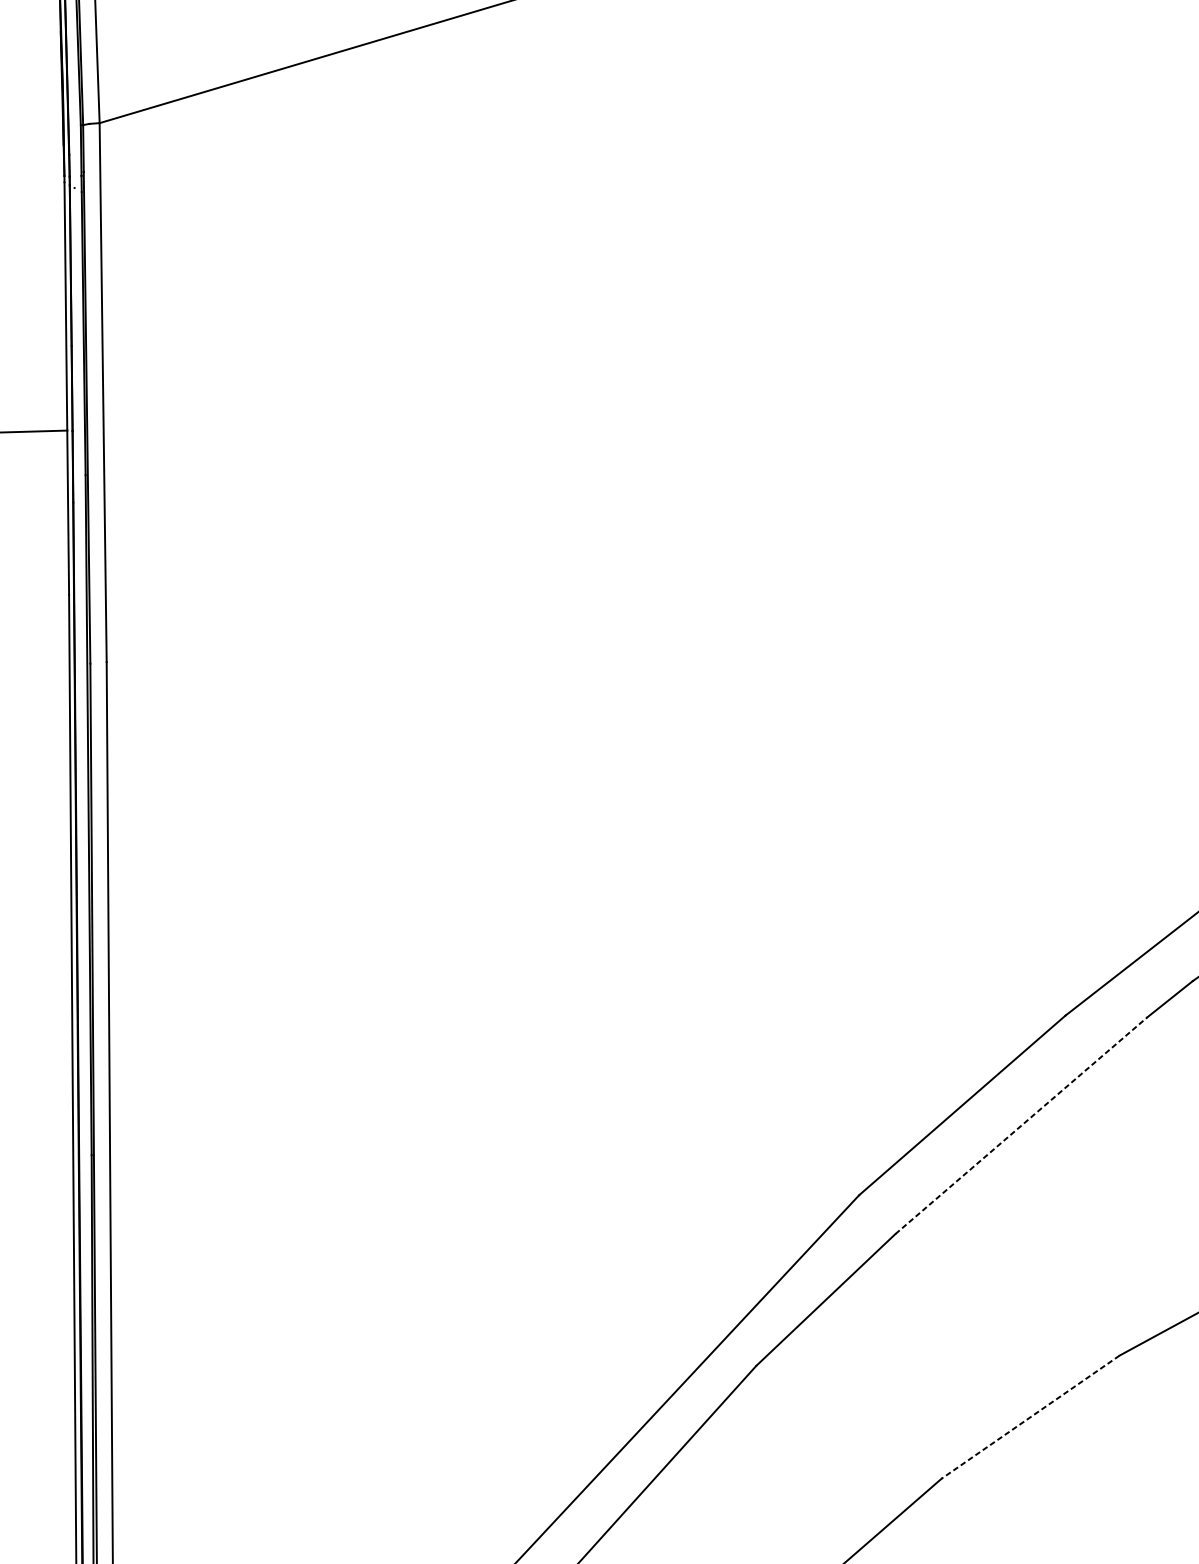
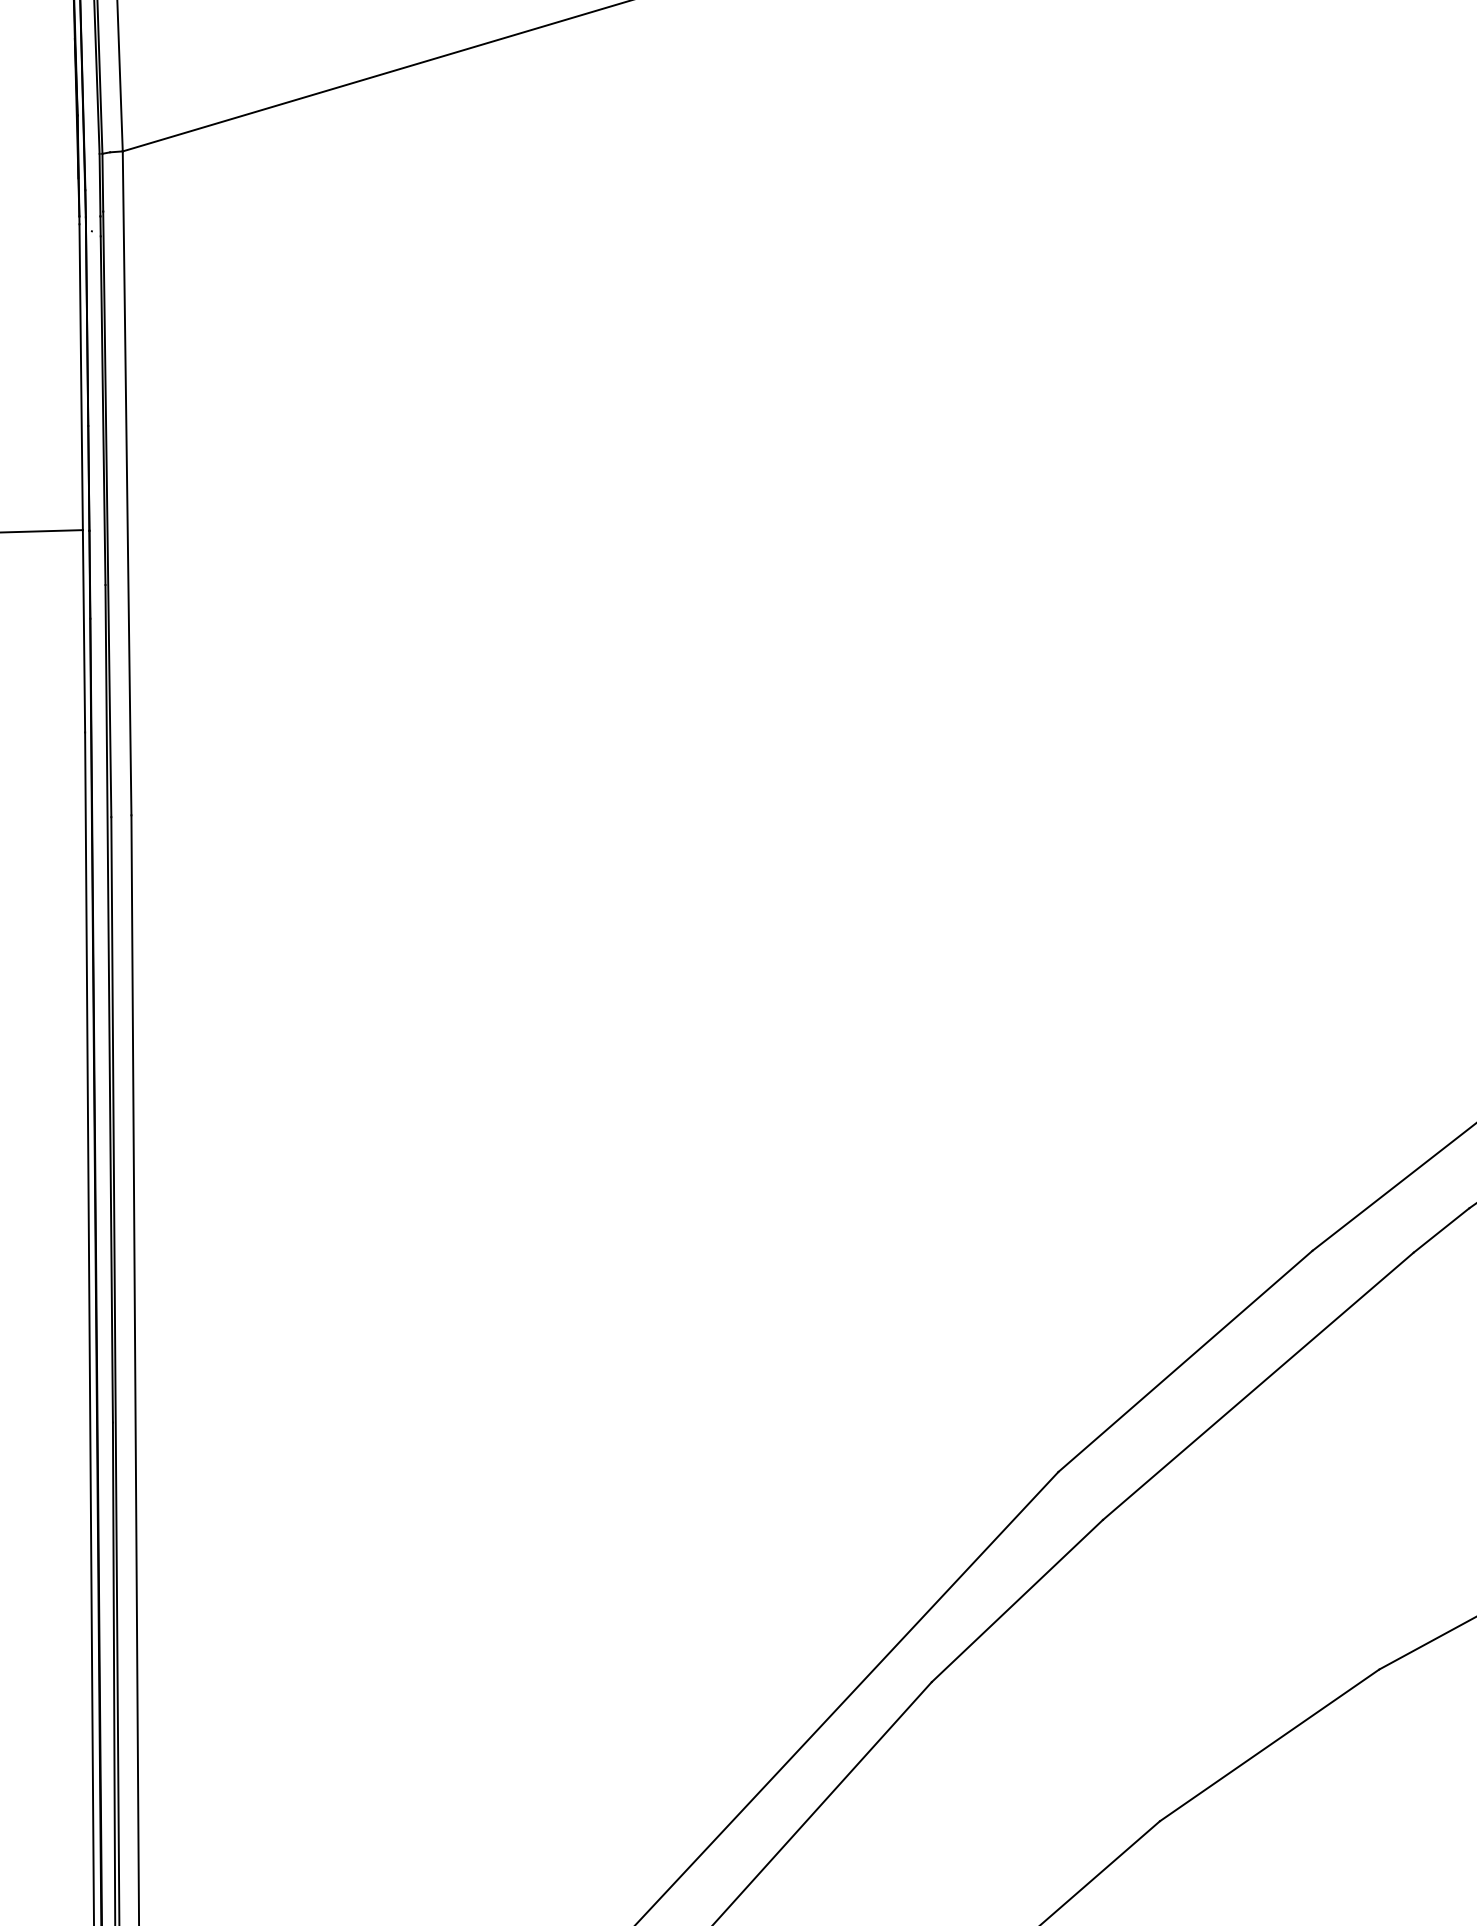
line: (1021, 1125) -> (1258, 1386), dashed -> solid
line: (1030, 1417) -> (1269, 1745), dashed -> solid

